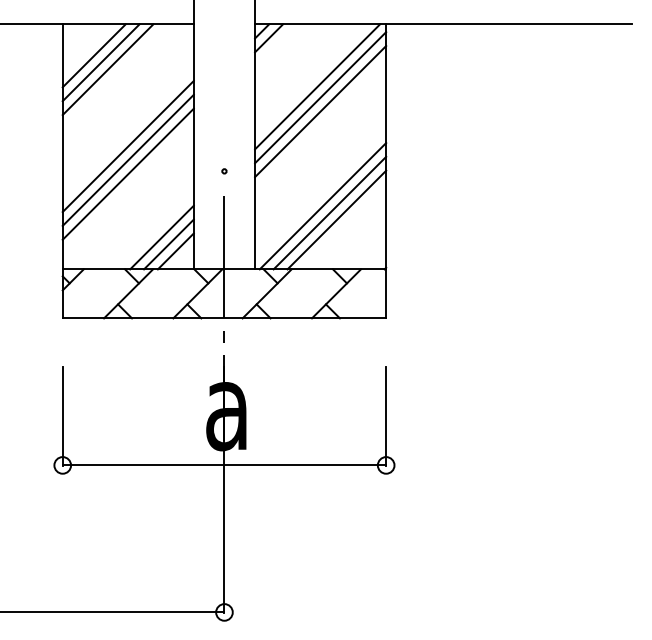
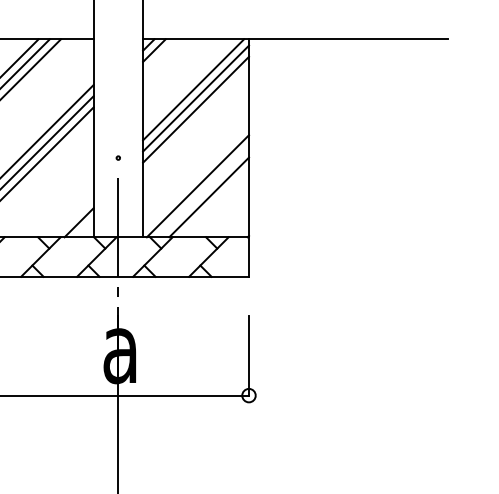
line: (329, 212) -> (203, 191), removed
line: (161, 237) -> (67, 211), removed
line: (168, 244) -> (73, 217), removed

